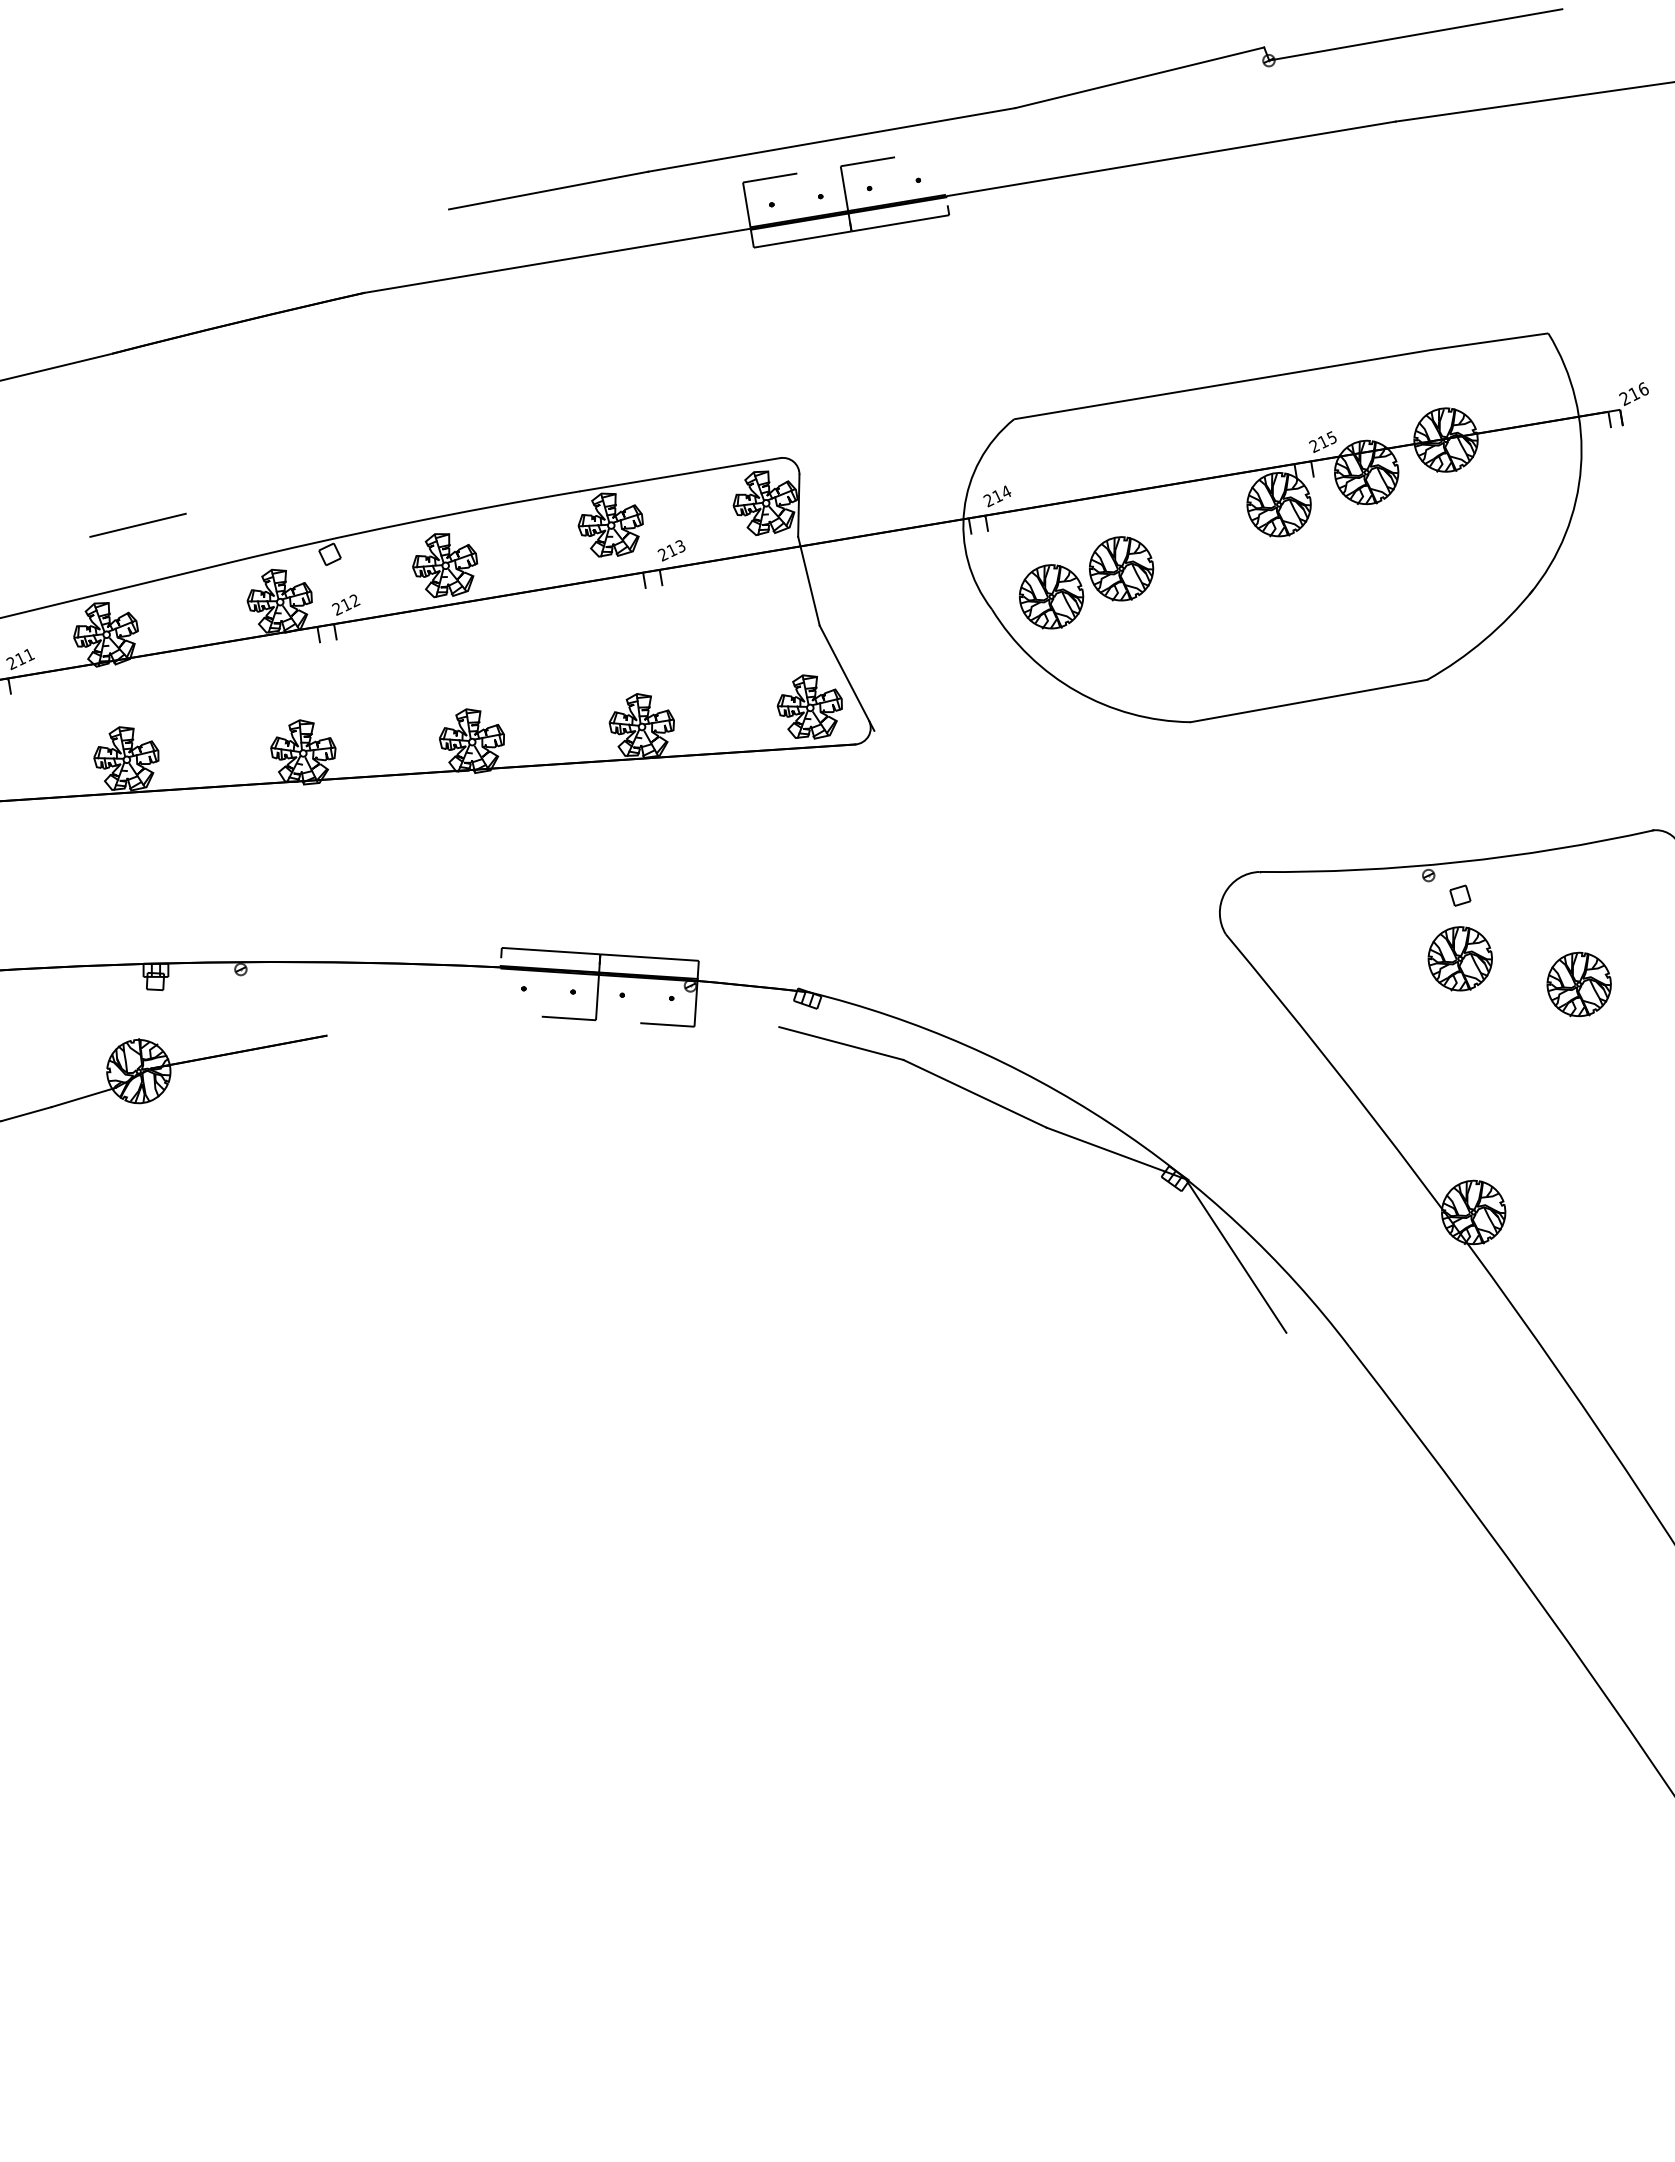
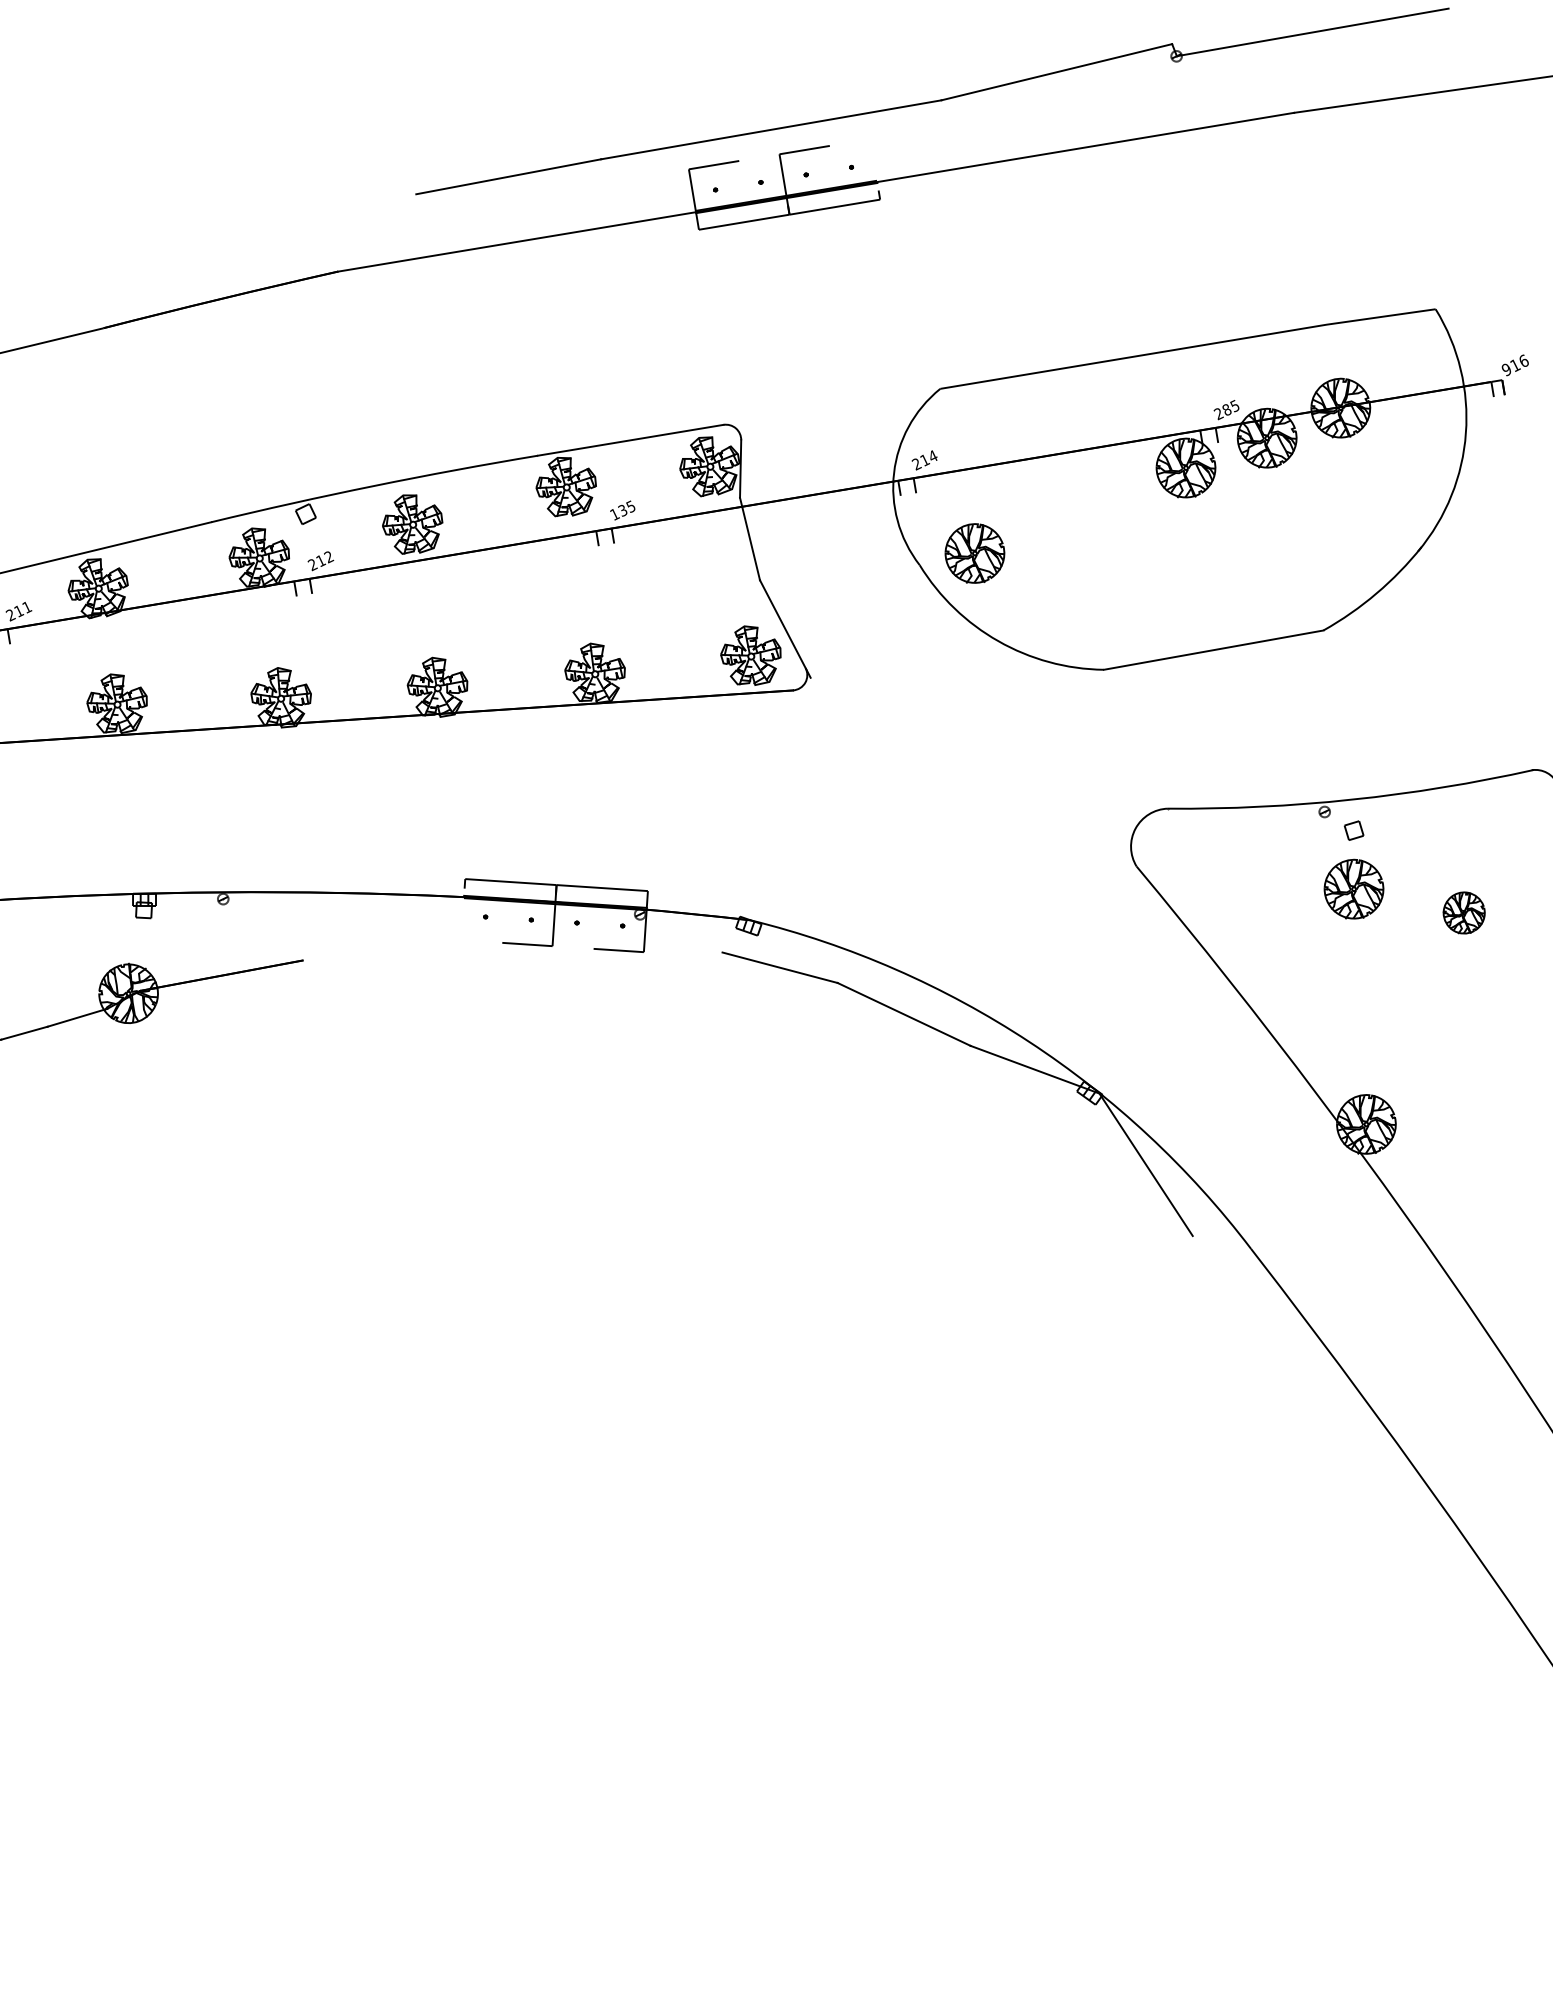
text: (1624, 399) -> (1506, 370), 216 -> 916
text: (1323, 441) -> (1227, 409), 215 -> 285
line: (137, 524) -> (127, 486), removed
text: (671, 550) -> (622, 510), 213 -> 135
part: (1121, 568) -> (1039, 527), removed
part: (1578, 984) -> (1463, 913), size x0.7

